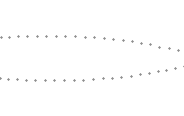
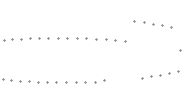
part: (141, 43) -> (153, 24), moved
part: (112, 77) -> (124, 79), removed

